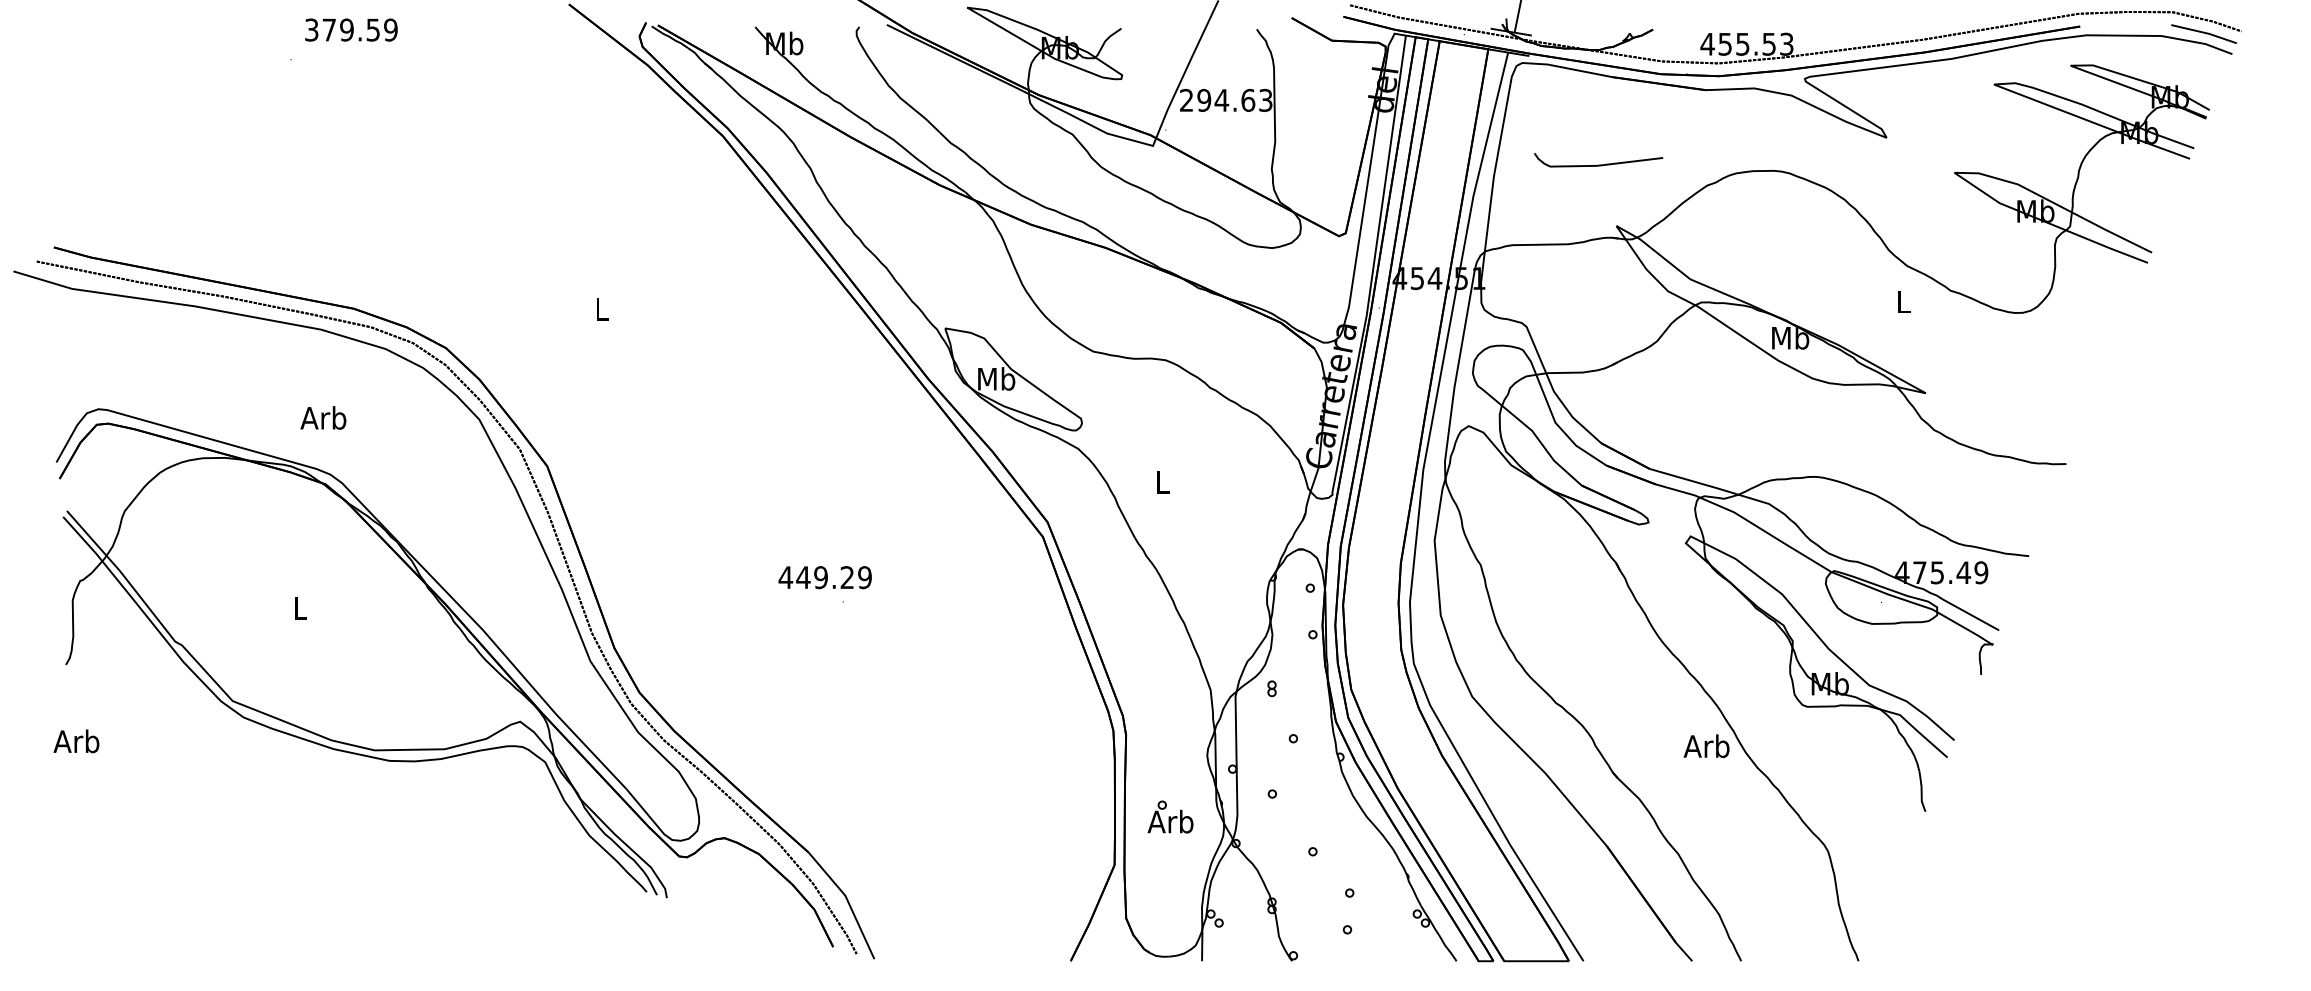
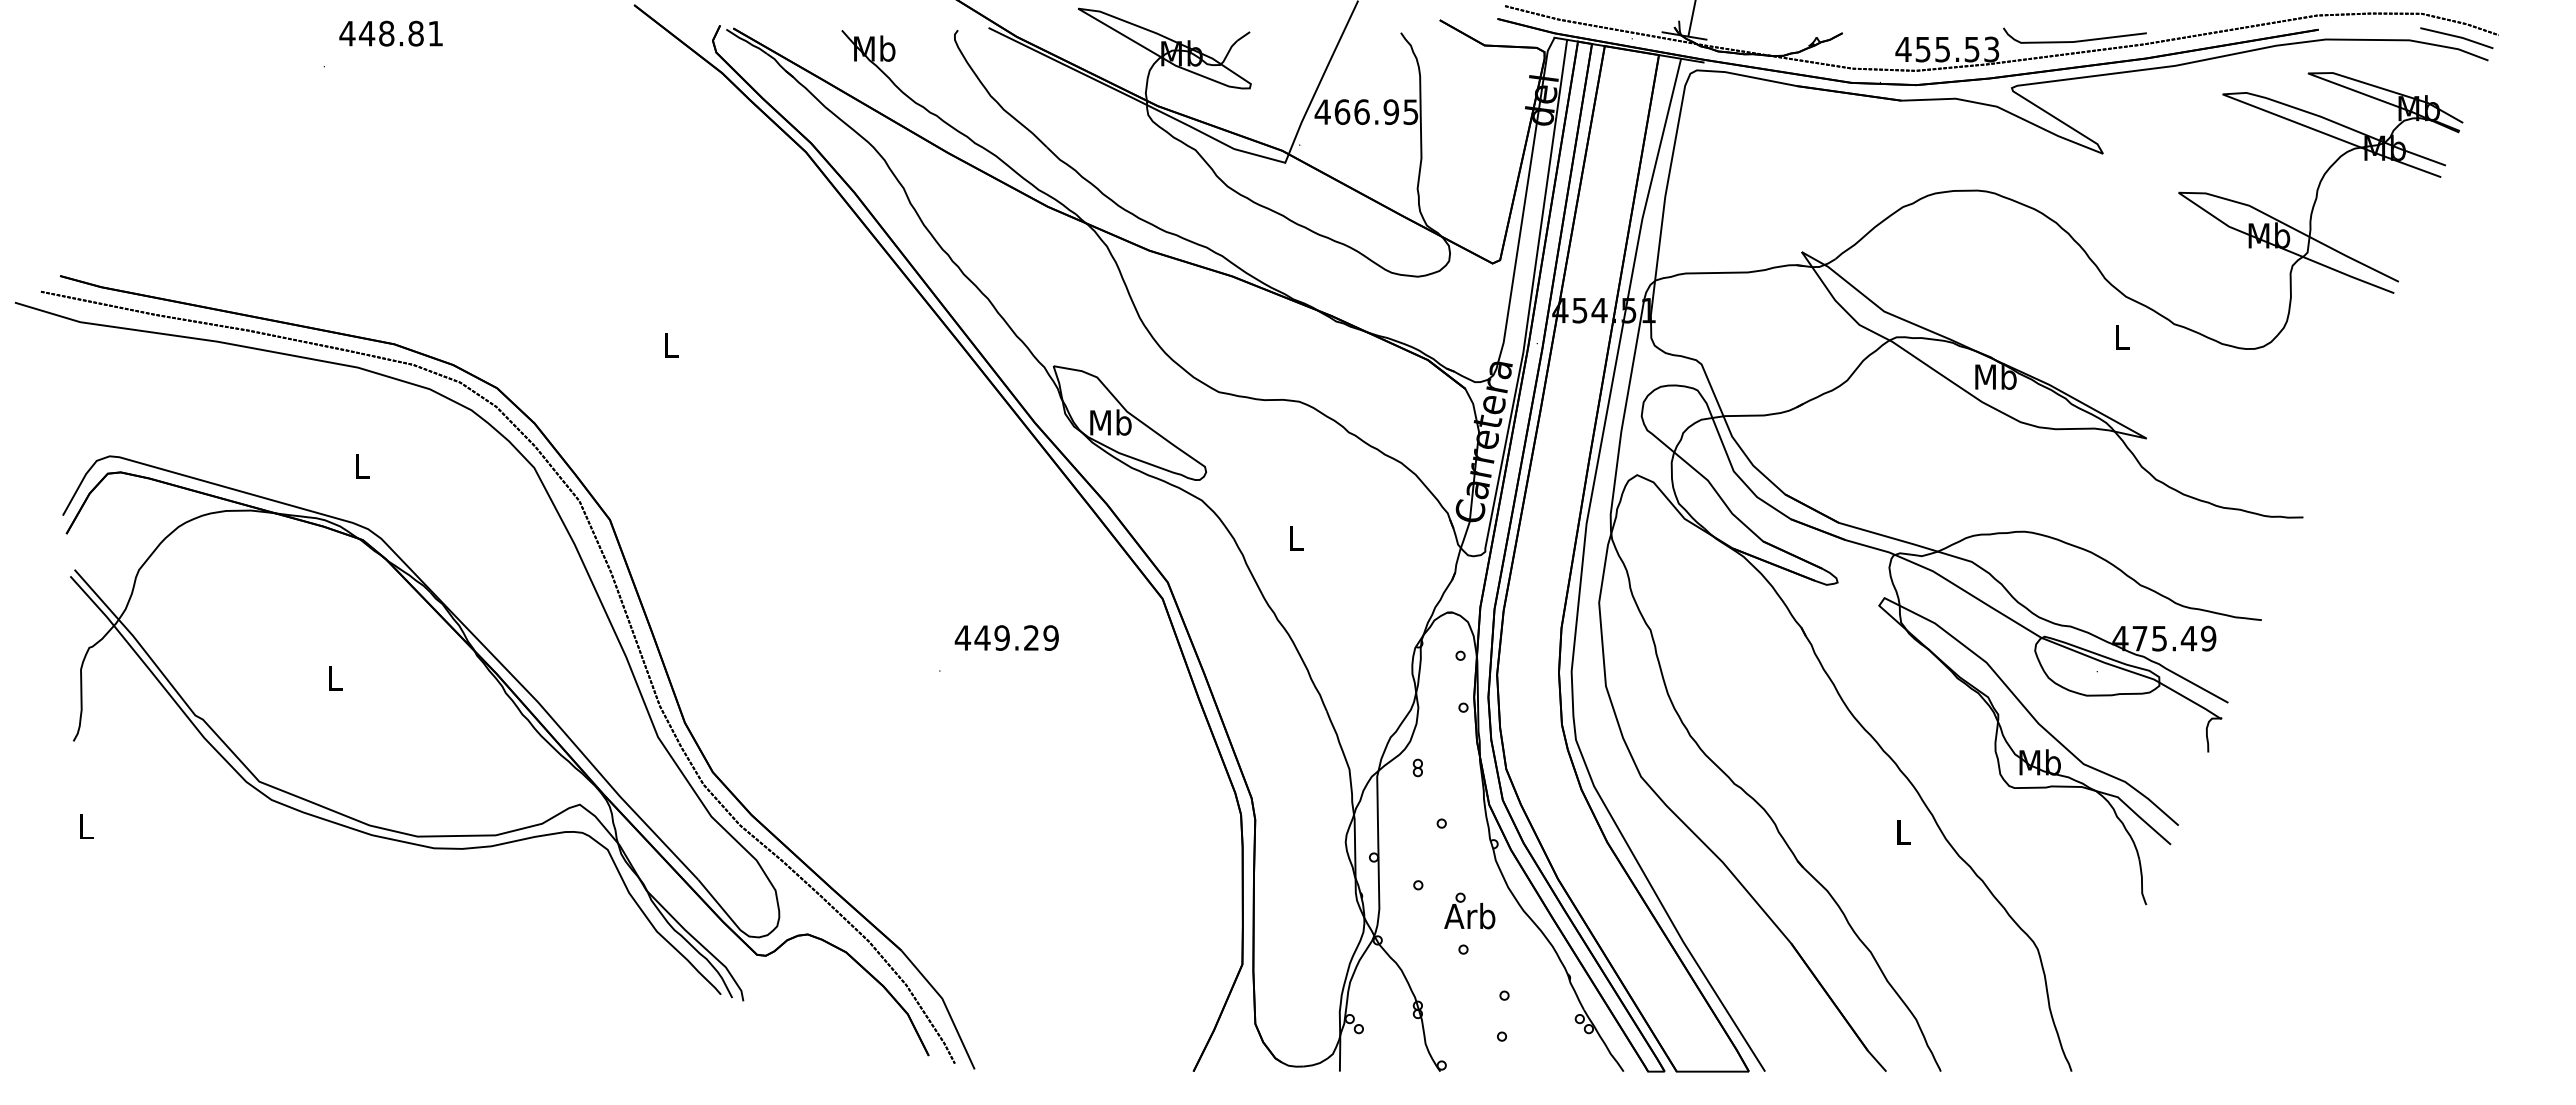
text: (351, 29) -> (391, 33), 379.59 -> 448.81
text: (1225, 100) -> (1366, 112), 294.63 -> 466.95
curve: (1599, 164) -> (2075, 40), moved
text: (322, 417) -> (359, 465), Arb -> L
text: (824, 577) -> (1006, 637), moved
text: (75, 741) -> (84, 826), Arb -> L
text: (1705, 745) -> (1901, 831), Arb -> L
part: (1170, 816) -> (1469, 910), moved

